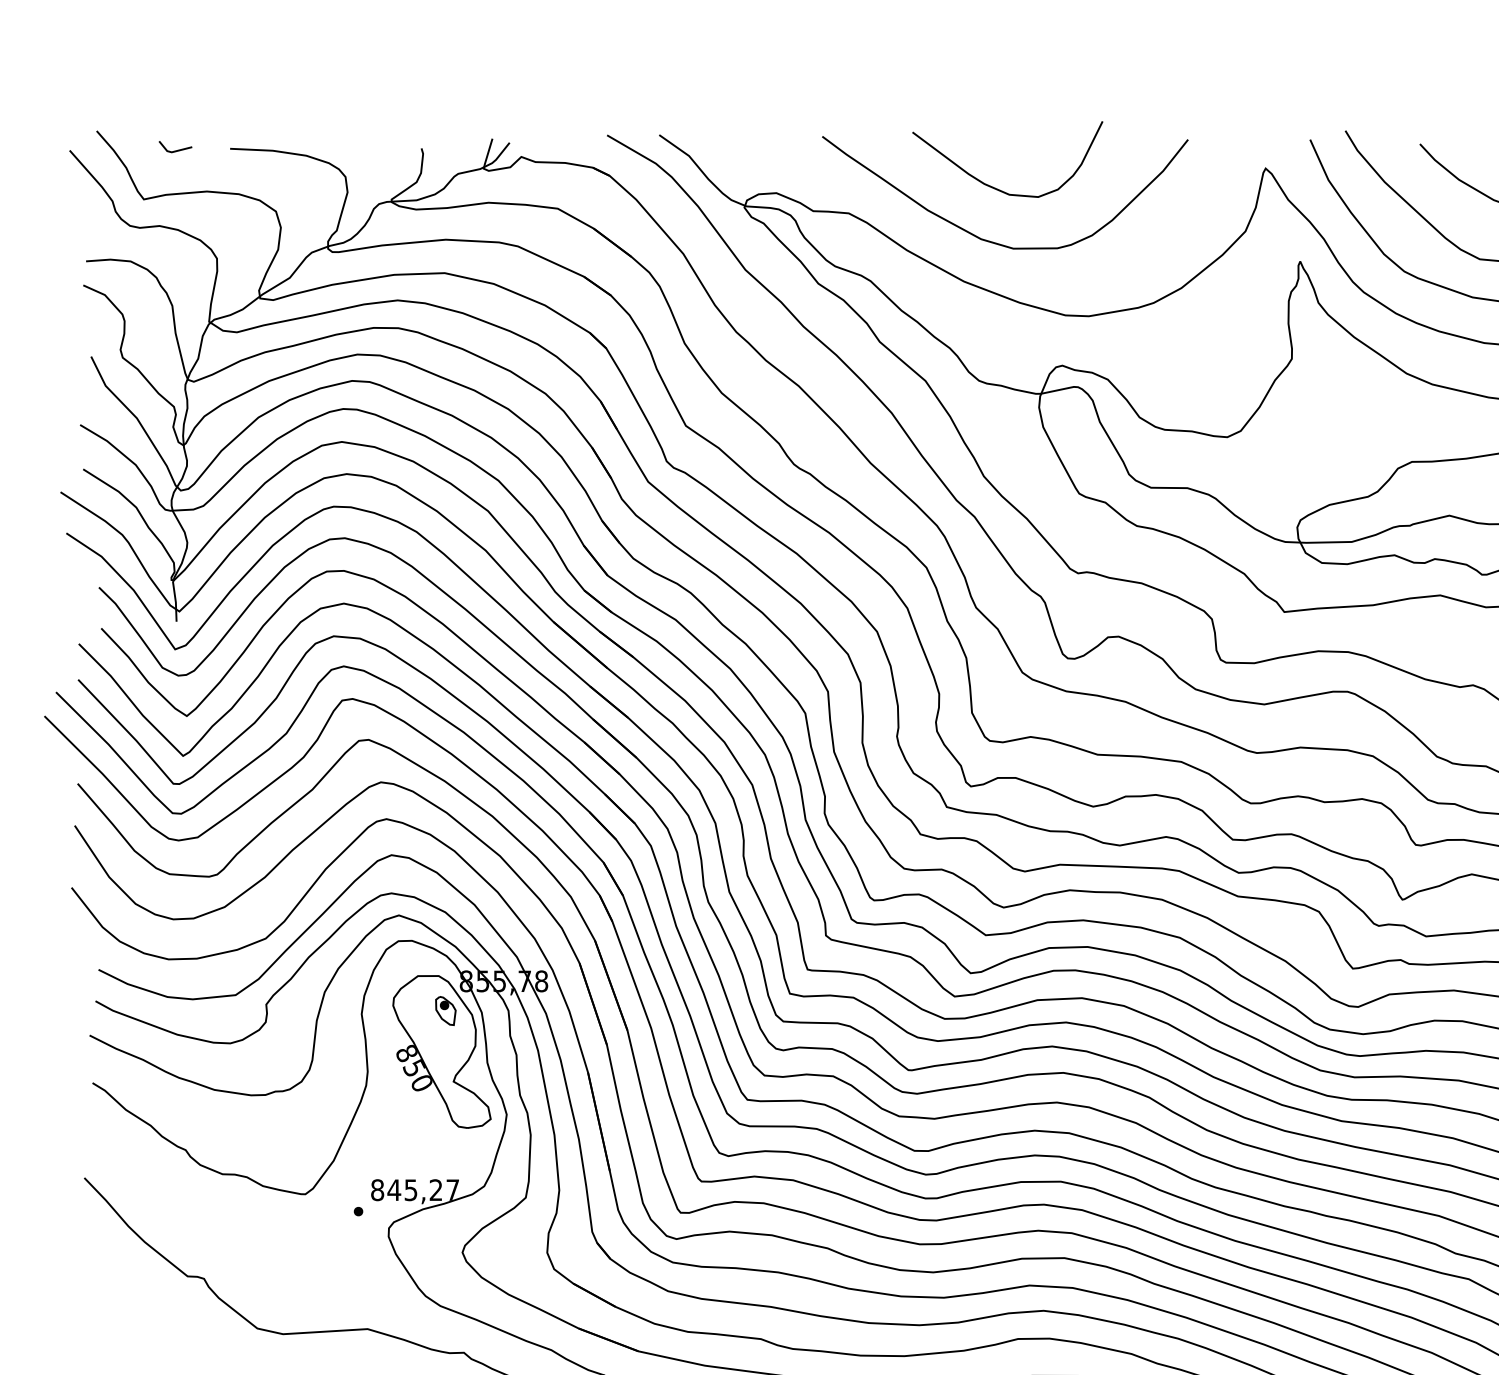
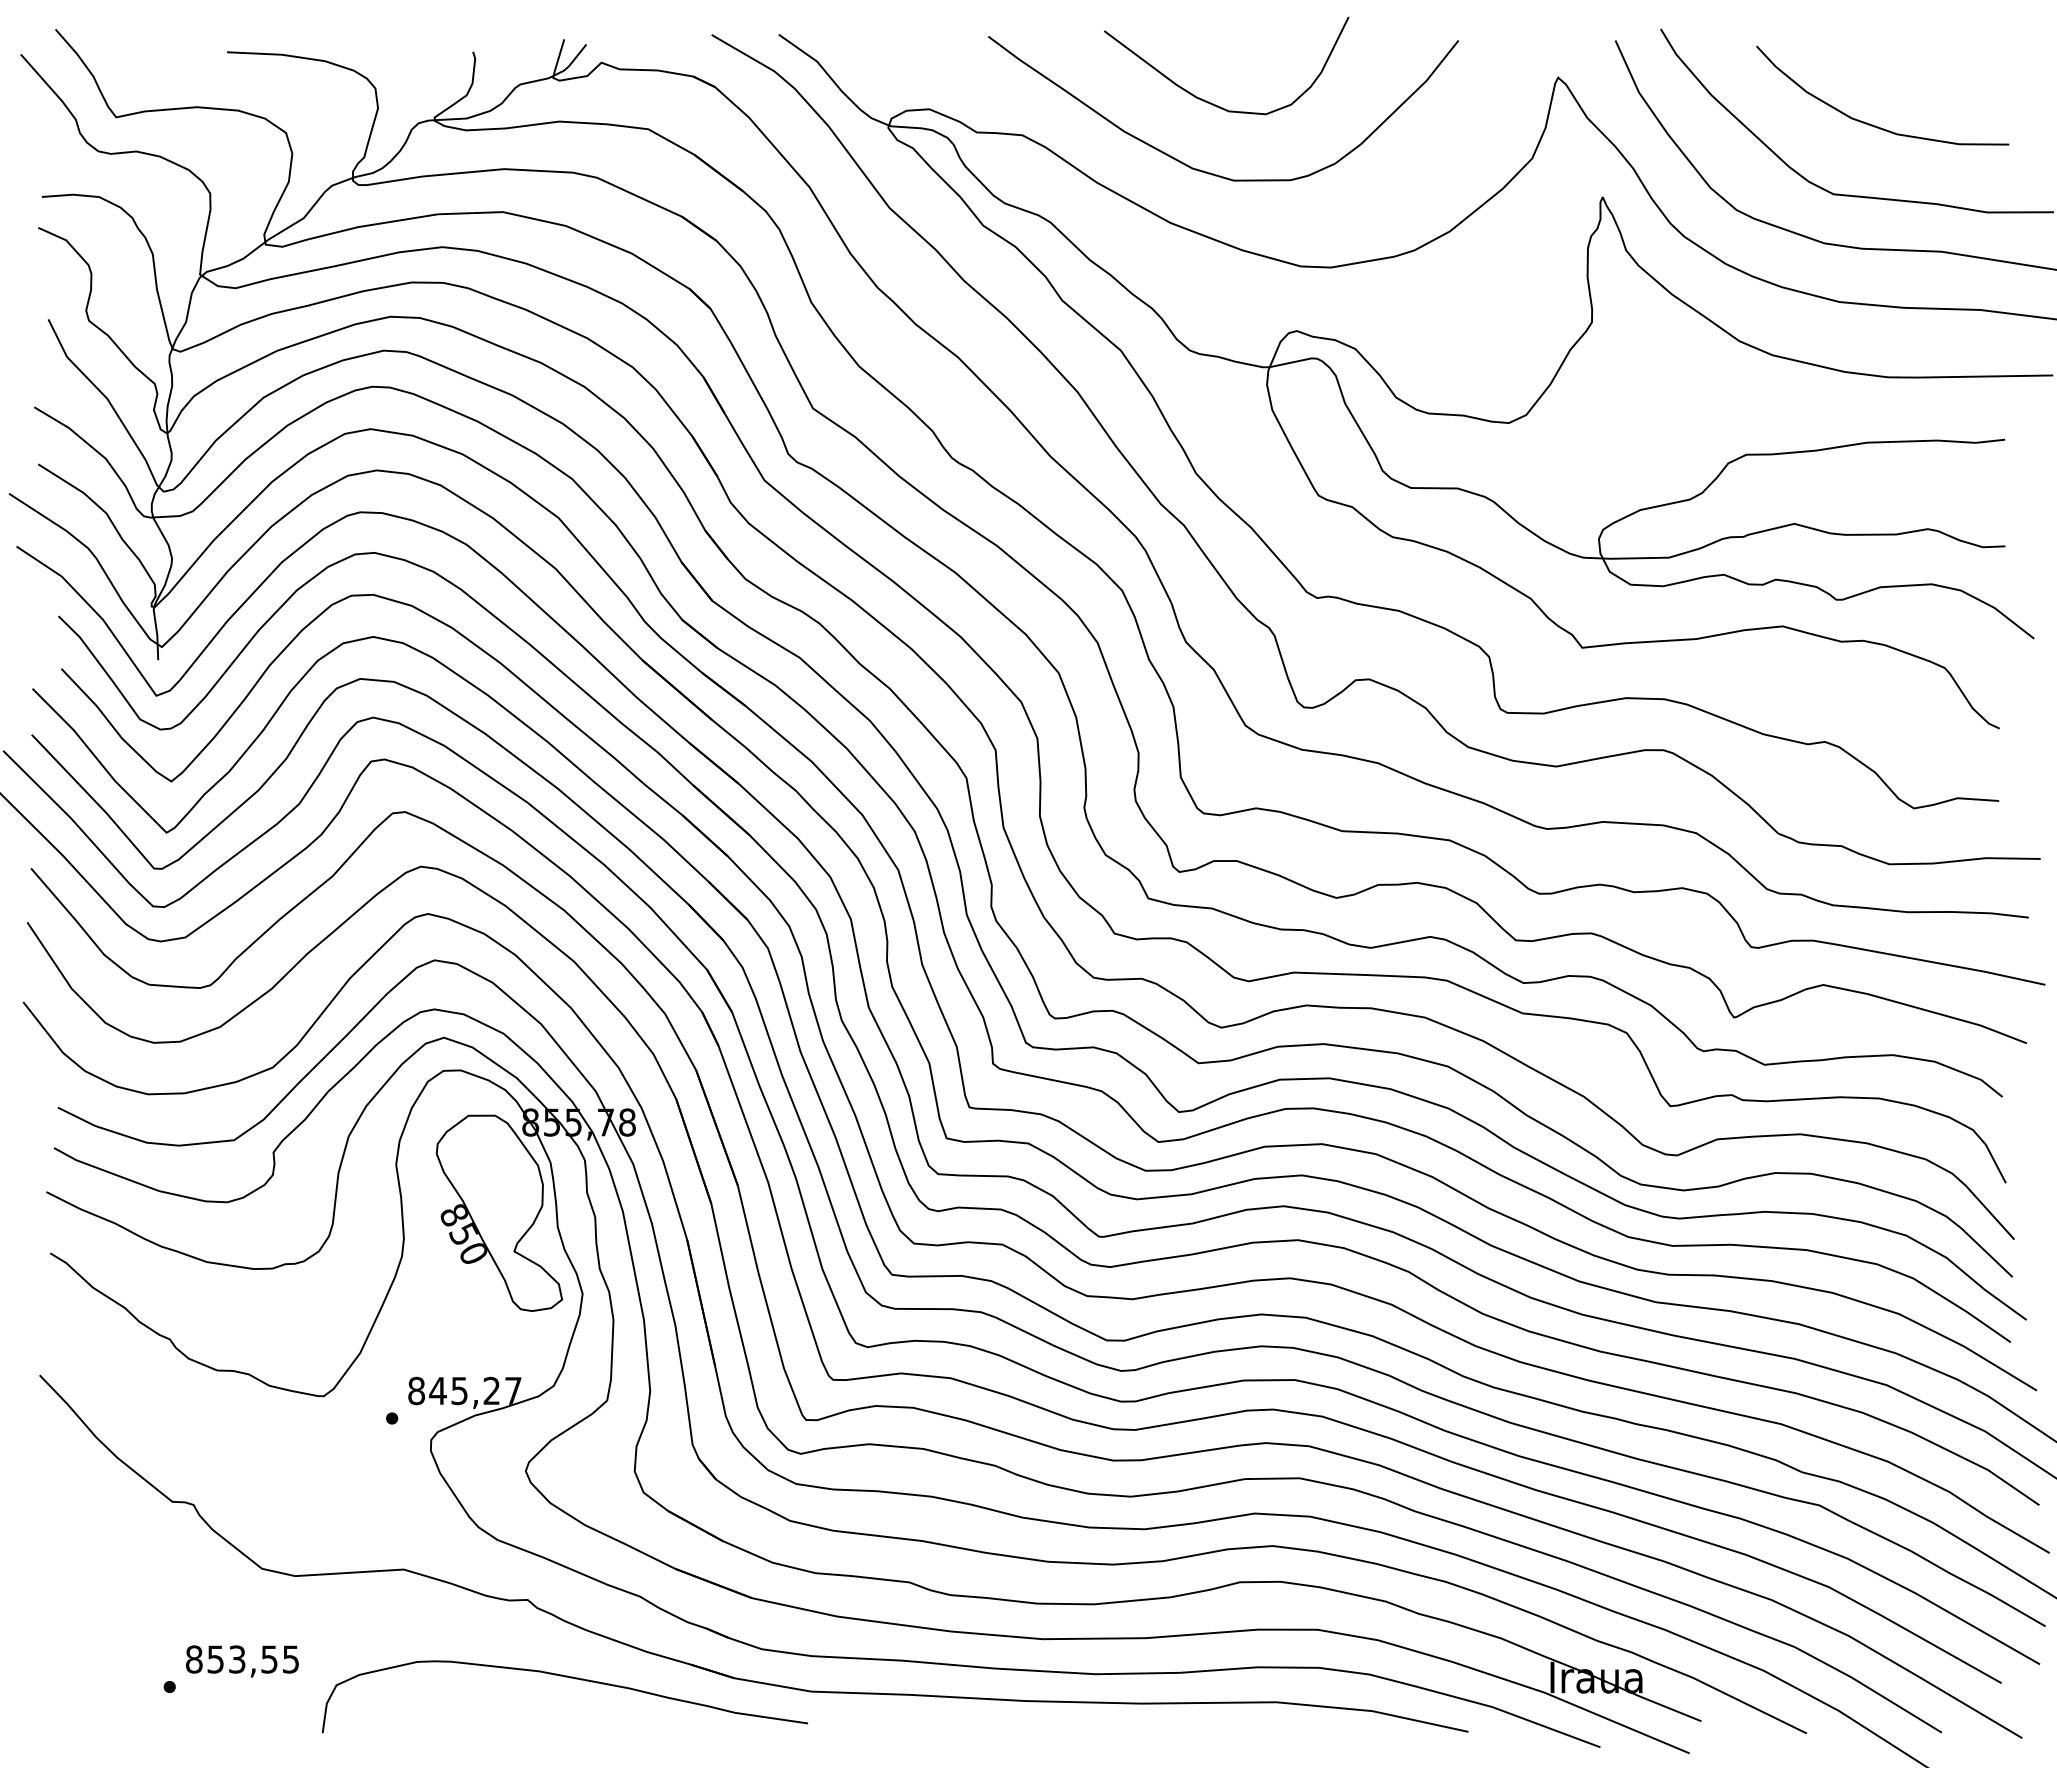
line: (175, 150) -> (156, 54), removed
part: (445, 1010) -> (503, 1160), removed

